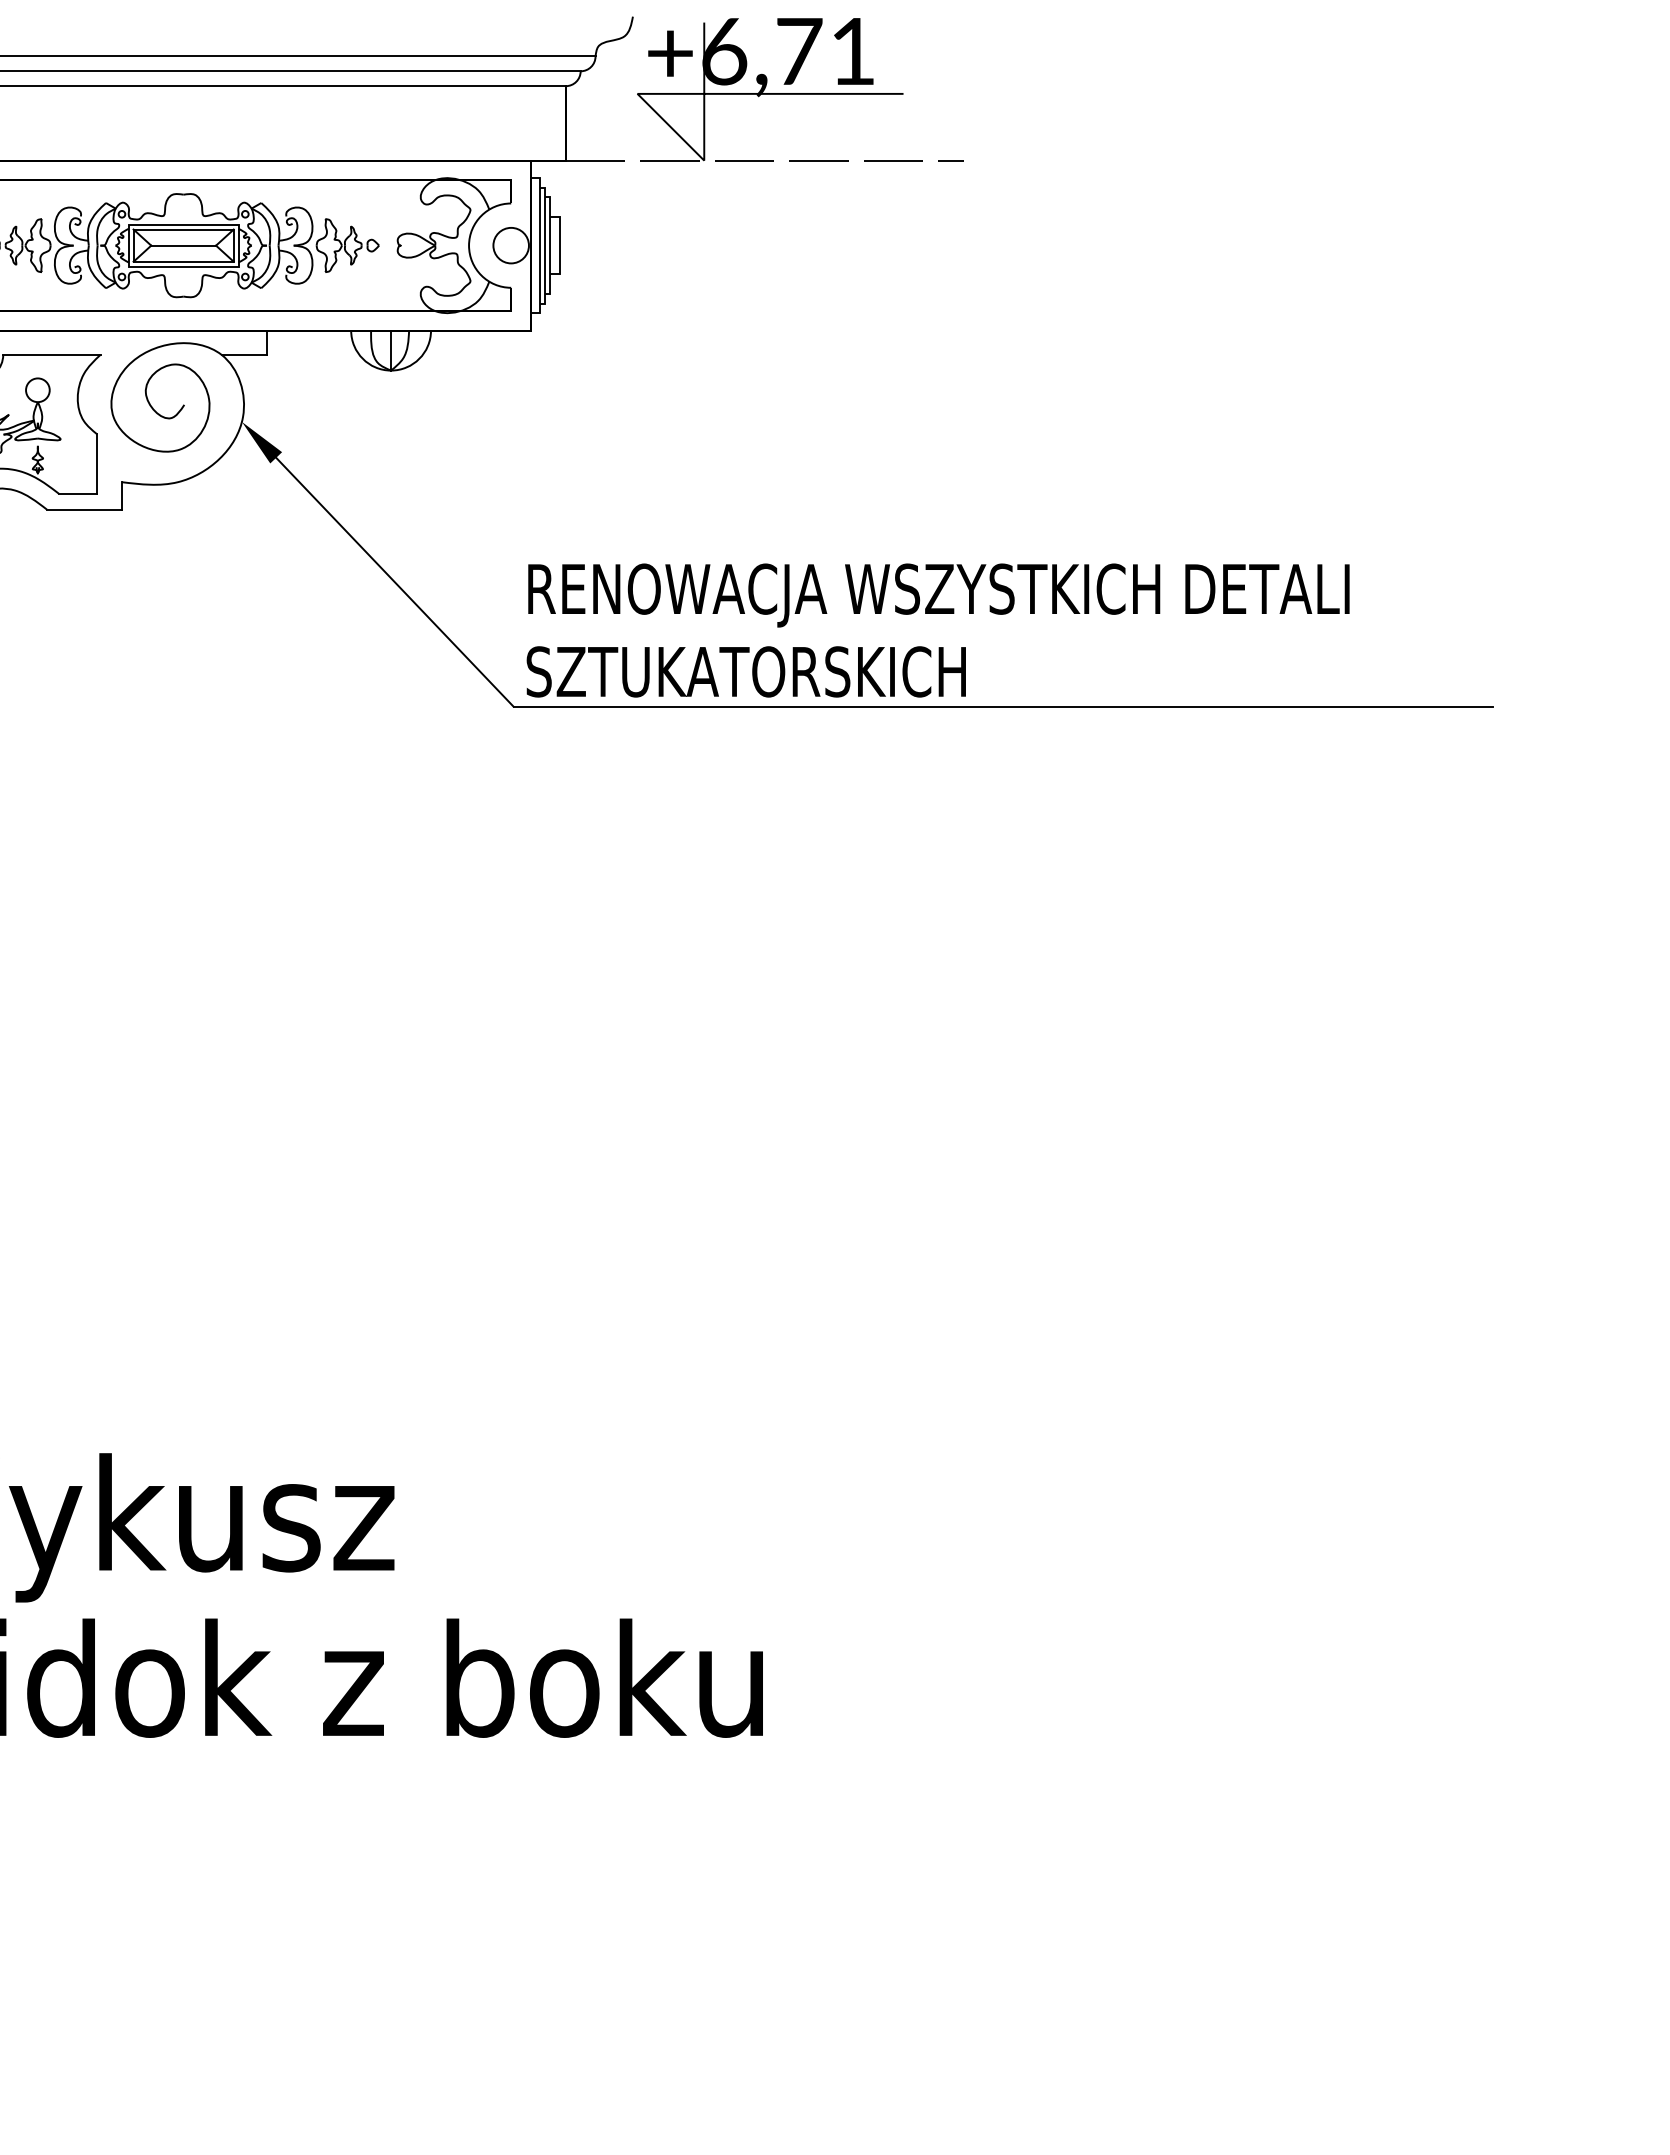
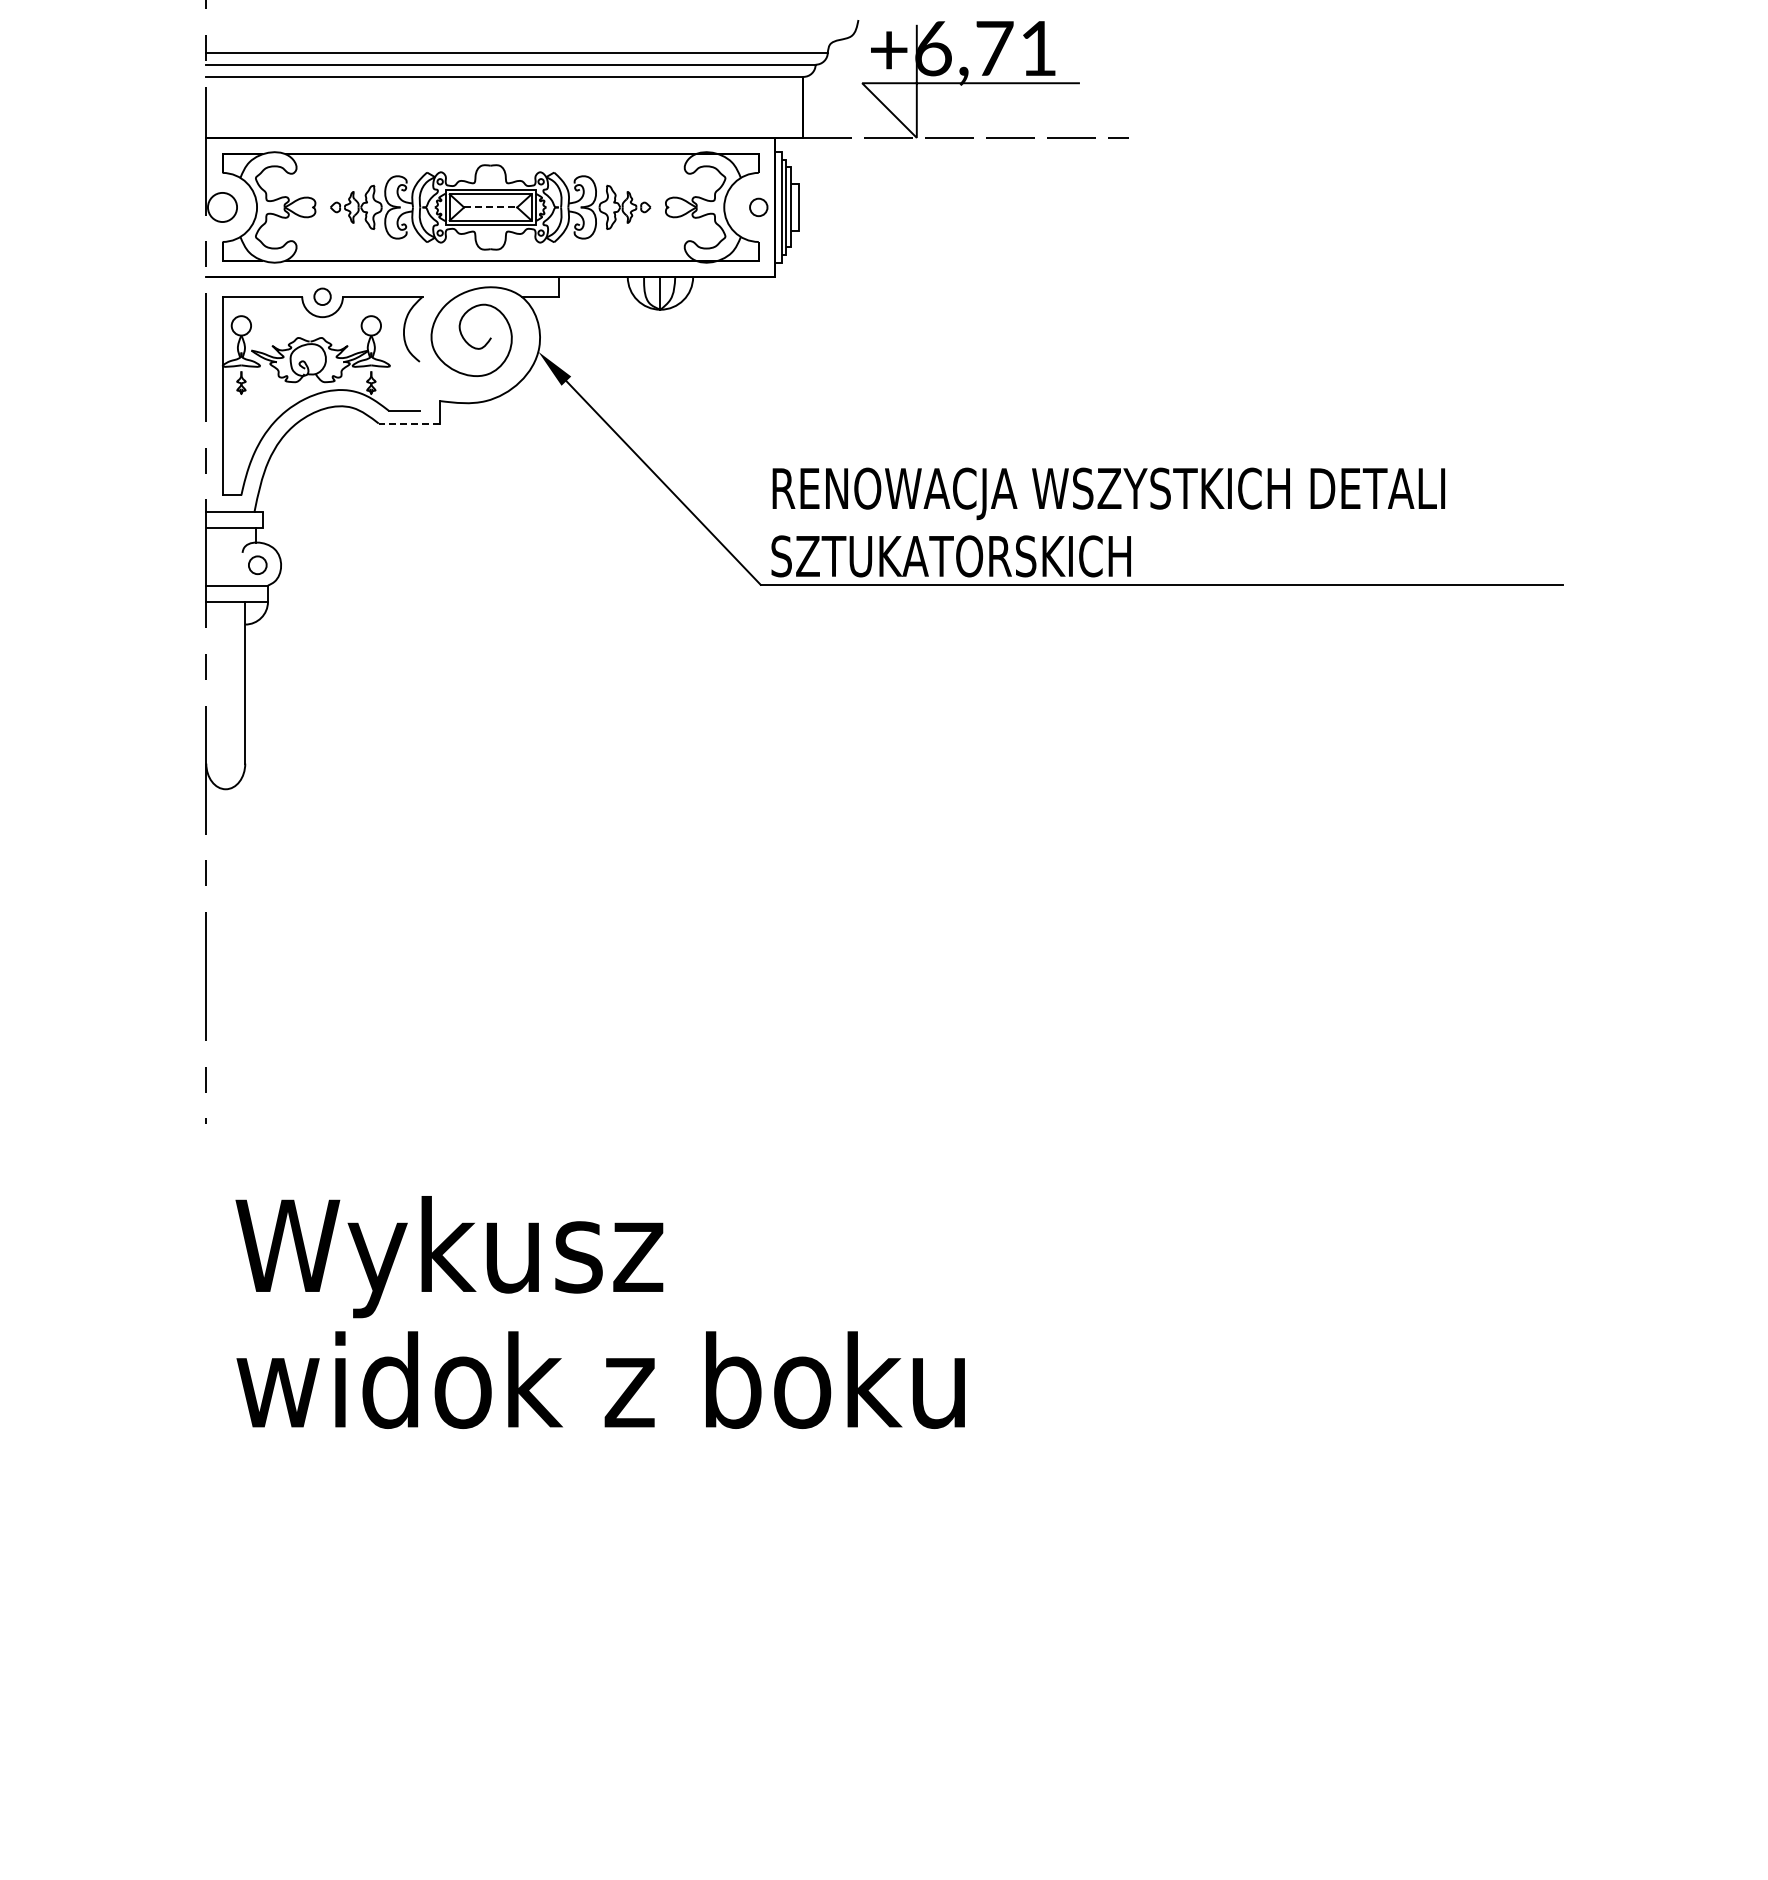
line: (183, 245) -> (490, 207), solid -> dashed
circle: (510, 245) -> (758, 207), size x0.6
line: (96, 463) -> (419, 385), removed
line: (84, 509) -> (409, 423), solid -> dashed

